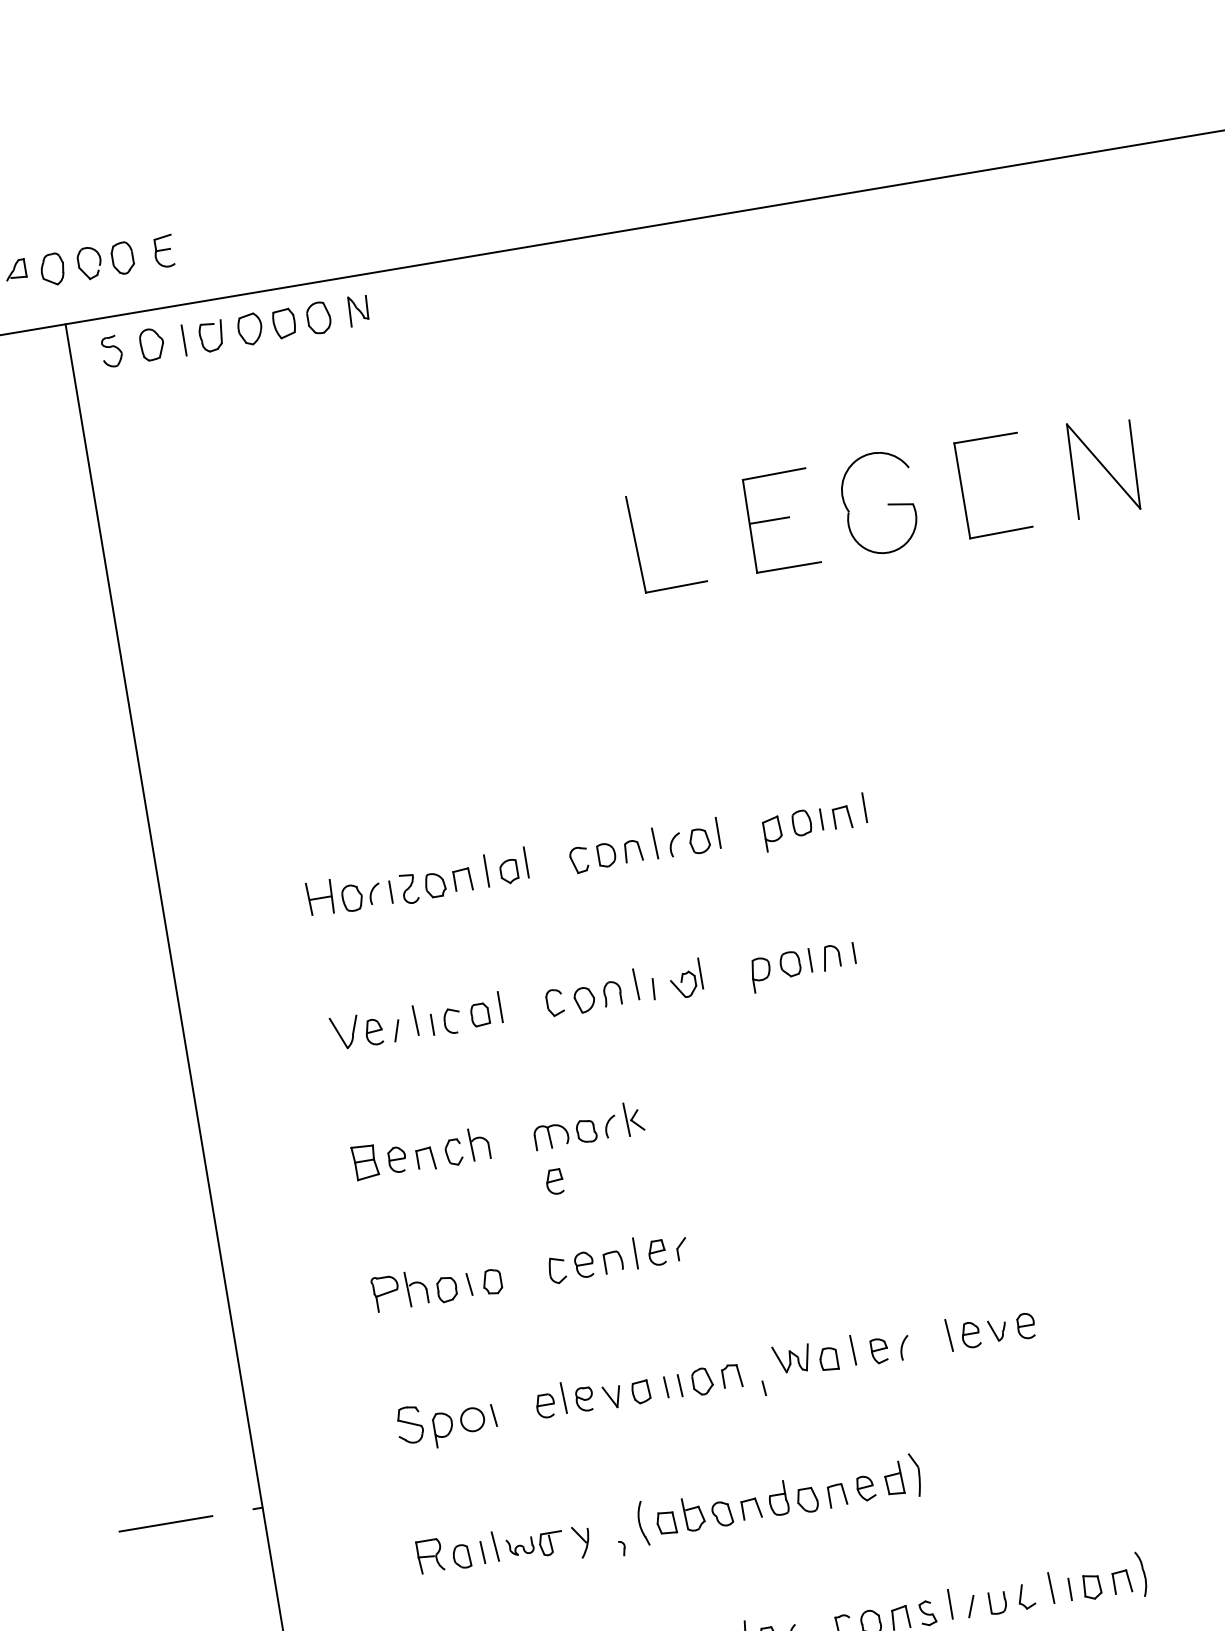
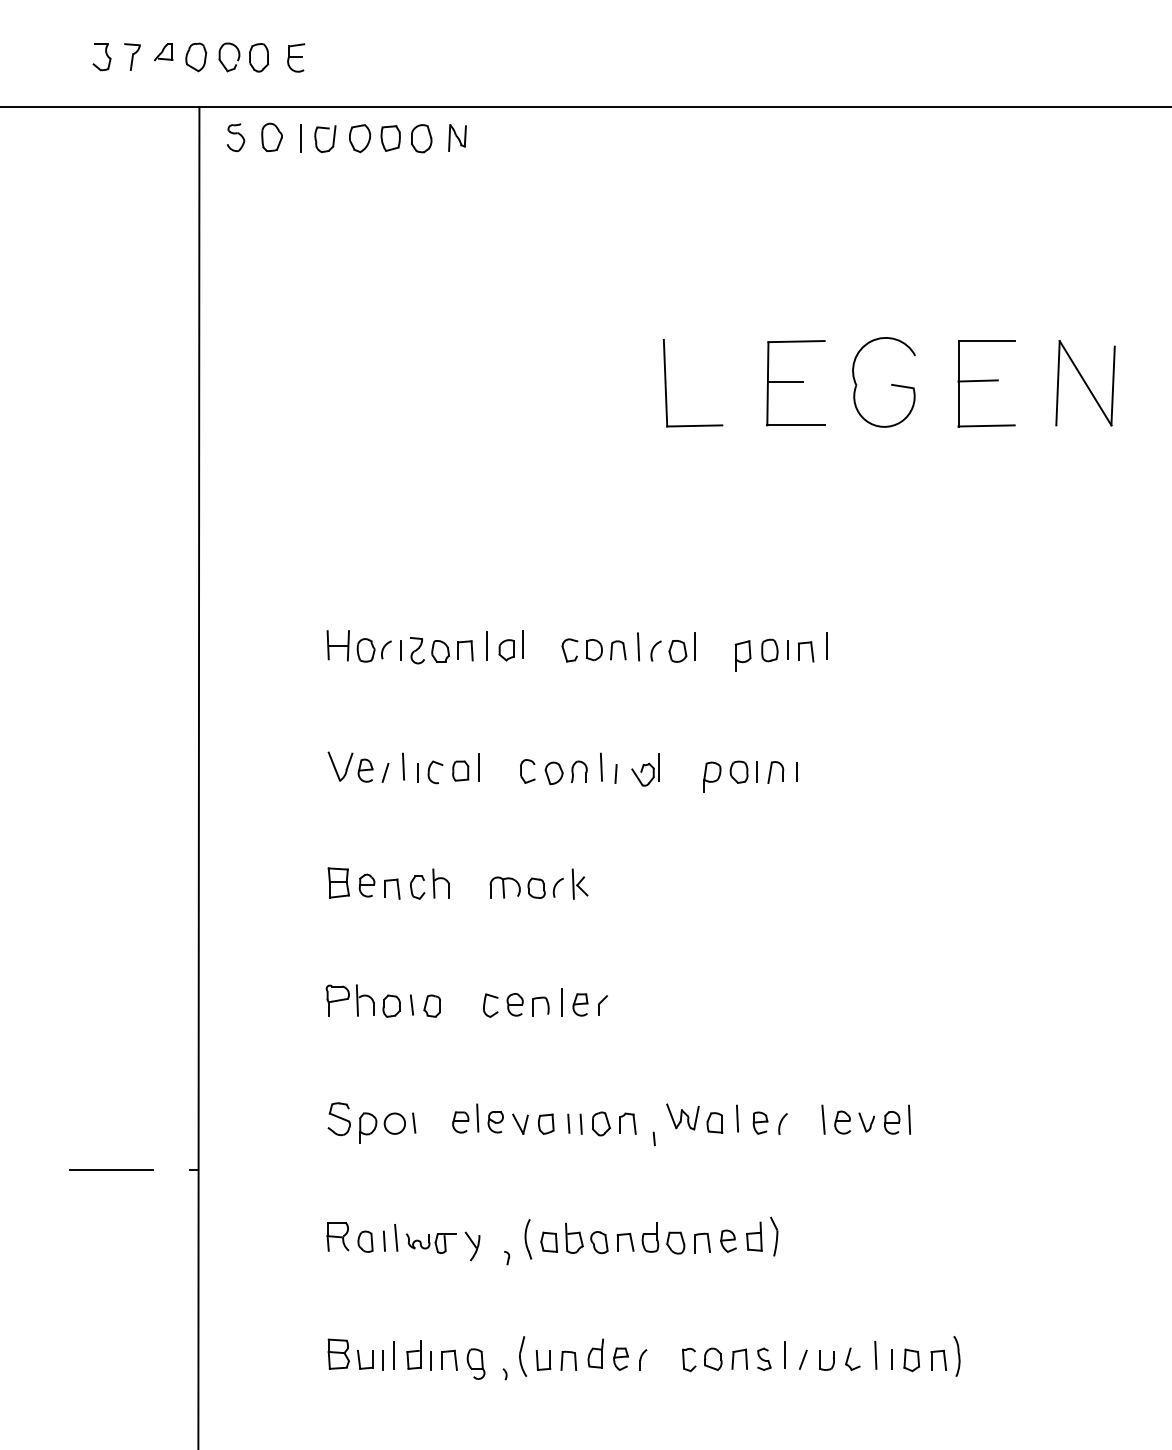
line: (982, 483) -> (977, 380), added
part: (554, 1181) -> (501, 927), removed
line: (1044, 1319) -> (909, 1119), added

